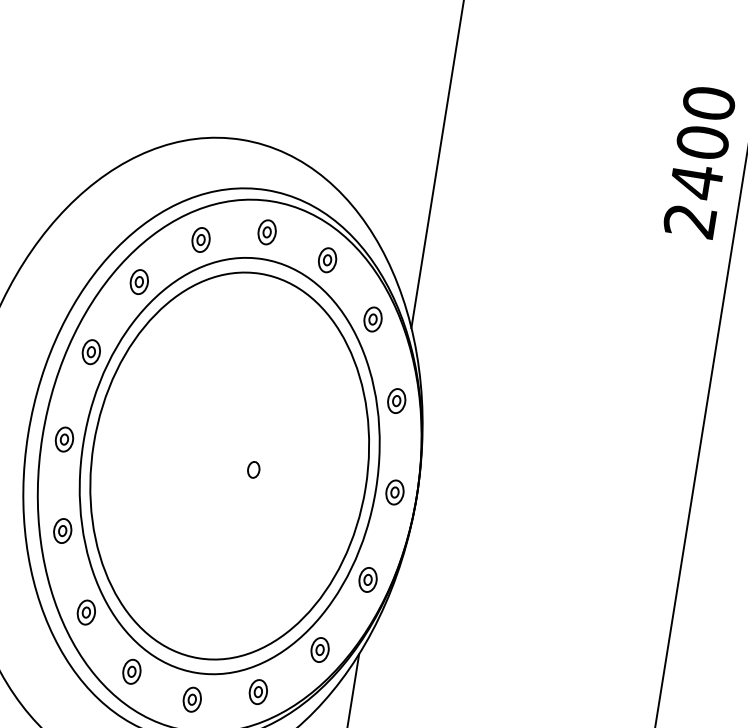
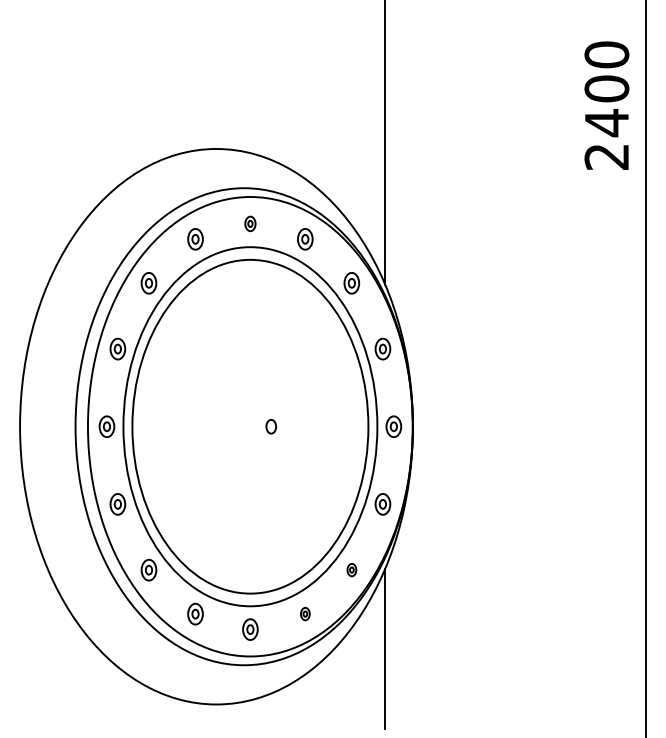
part: (267, 231) -> (250, 223), size x0.7
part: (319, 649) -> (351, 569), size x0.6
part: (258, 691) -> (305, 613), size x0.6

